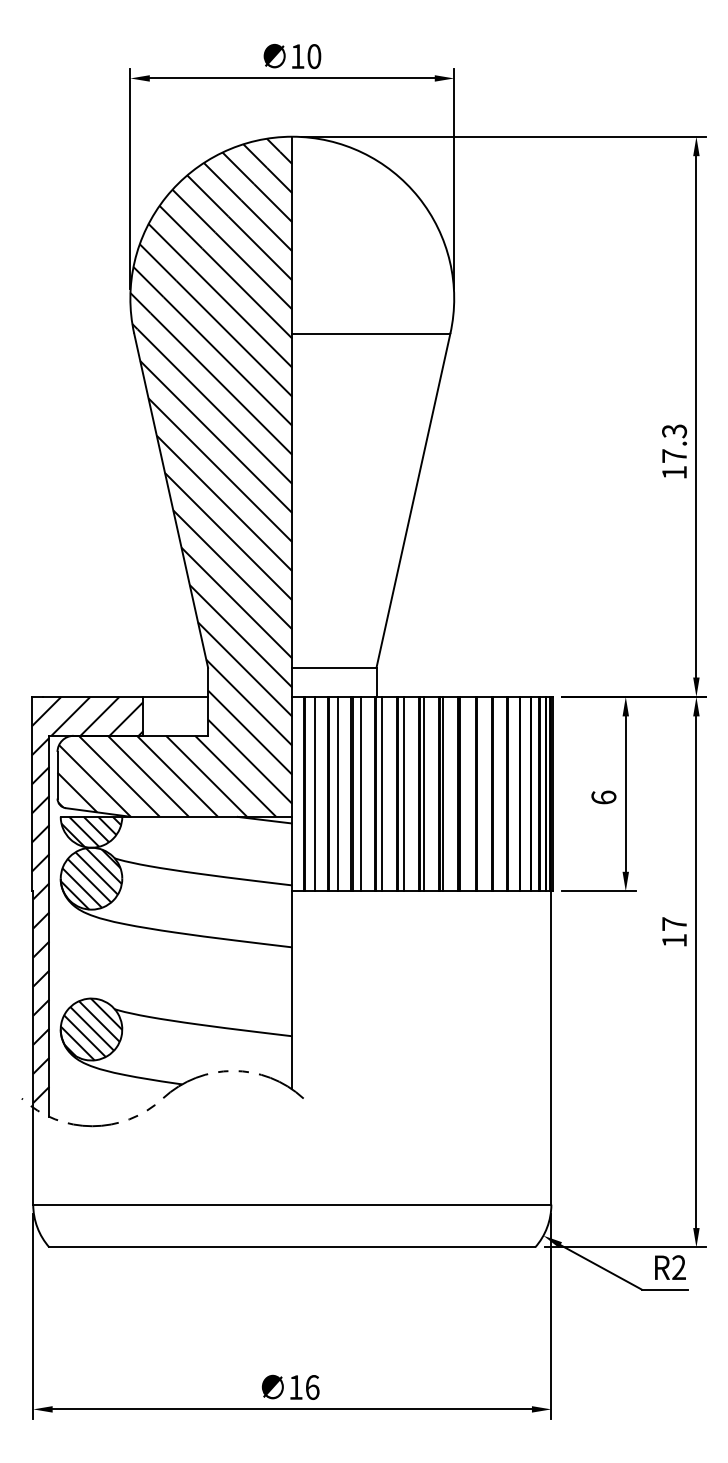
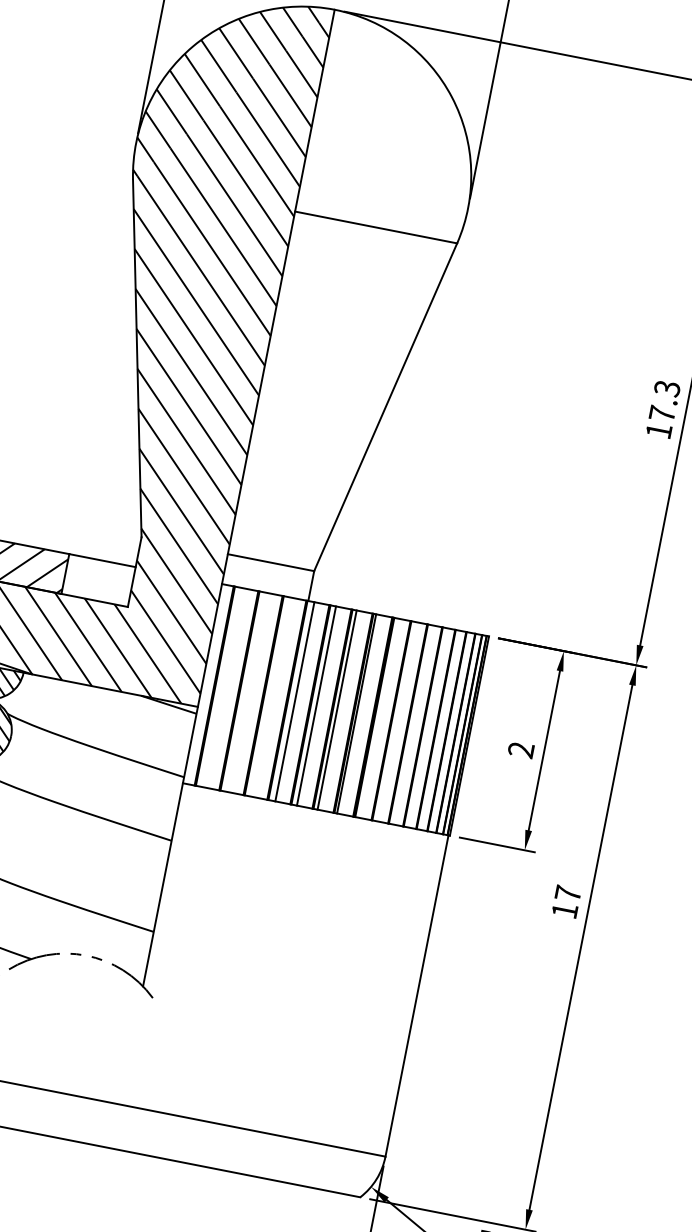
line: (315, 793) -> (226, 687), removed
line: (338, 793) -> (249, 692), removed
line: (360, 793) -> (272, 696), removed
text: (603, 797) -> (520, 749), 6 -> 2

